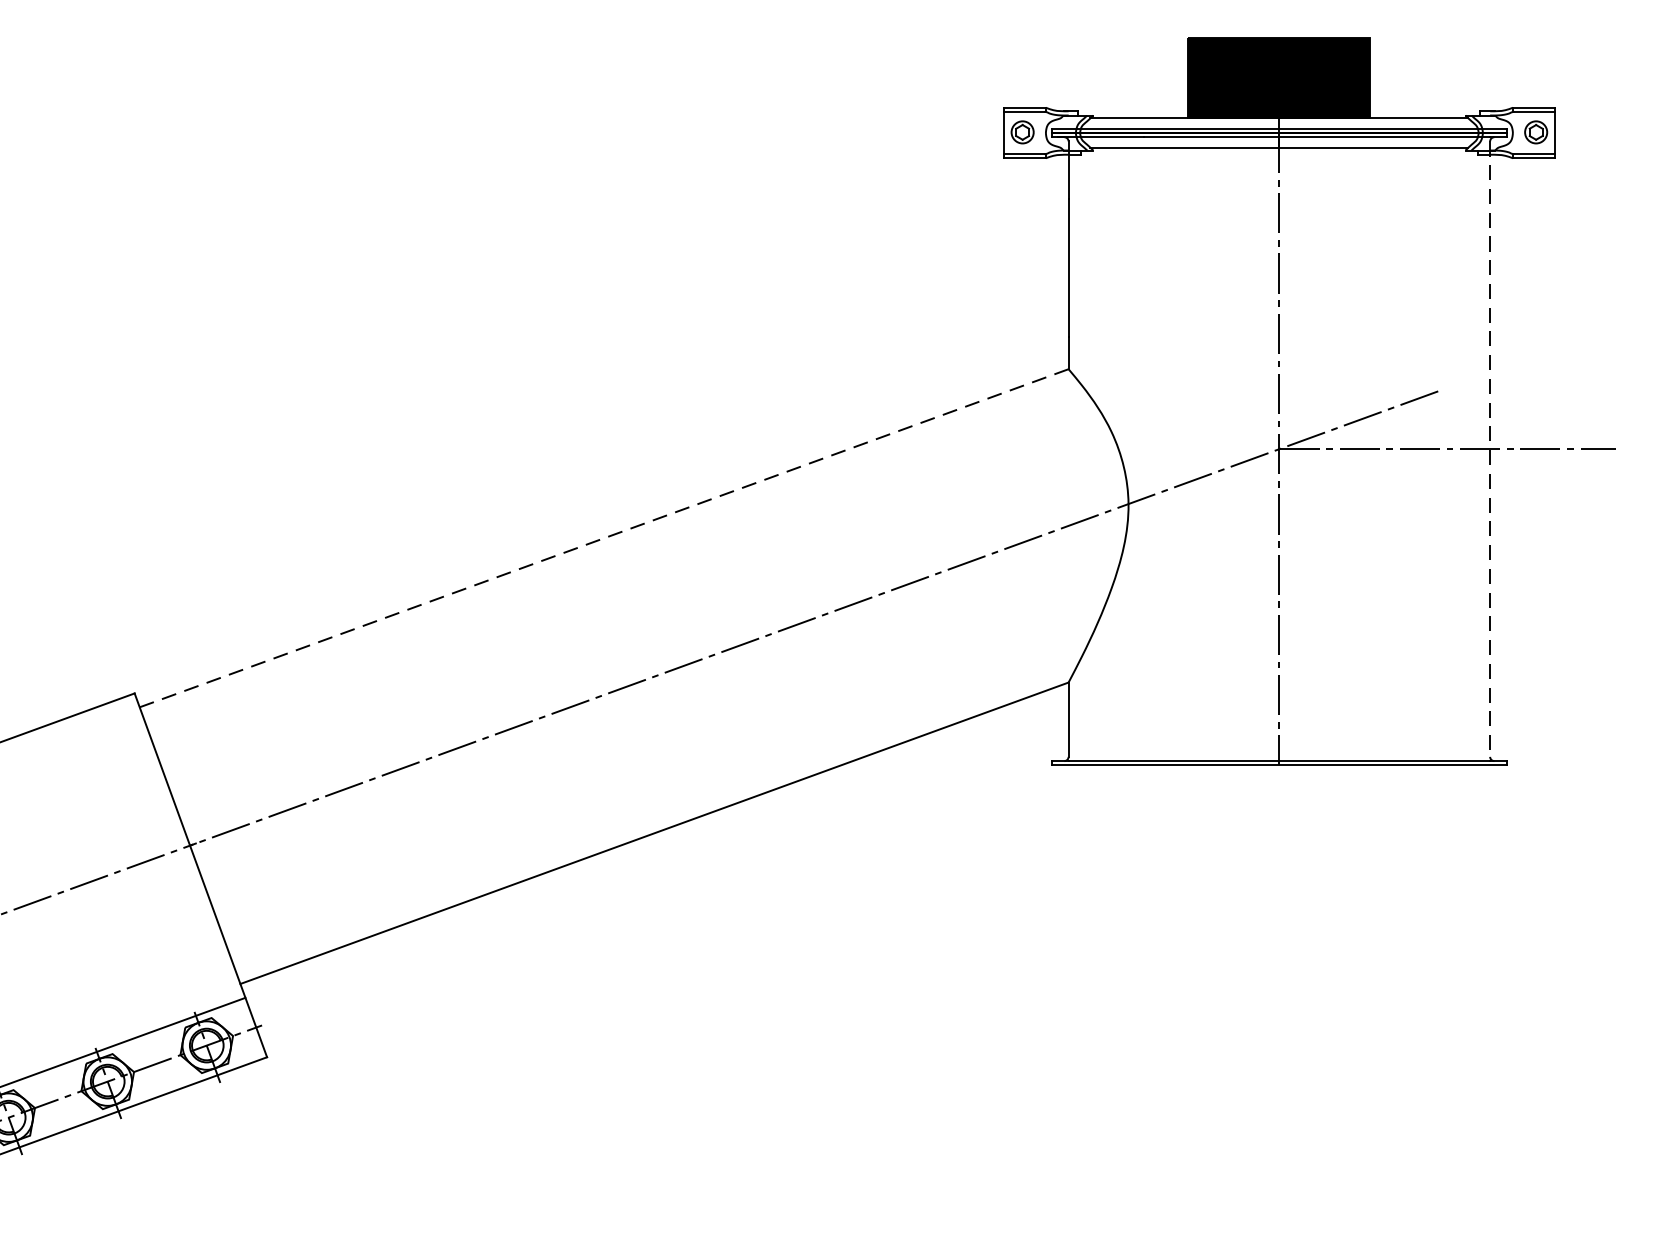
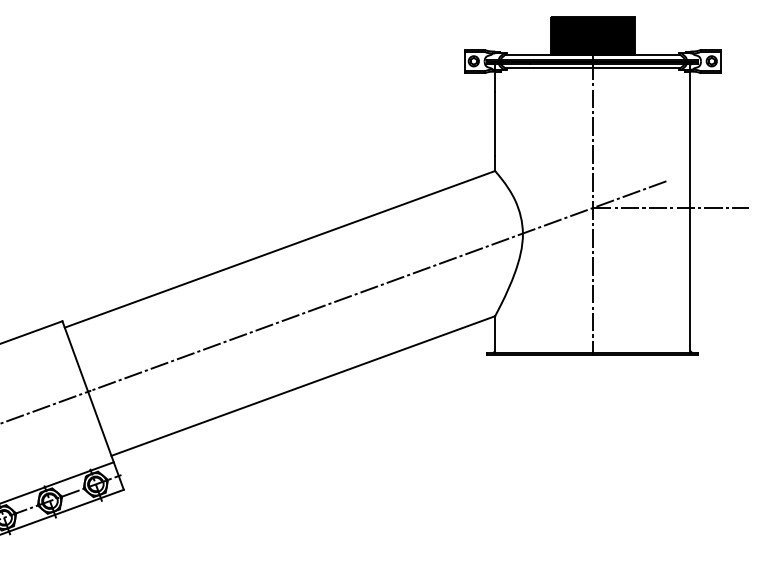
line: (1490, 450) -> (690, 208), dashed -> solid
line: (603, 538) -> (279, 249), dashed -> solid

